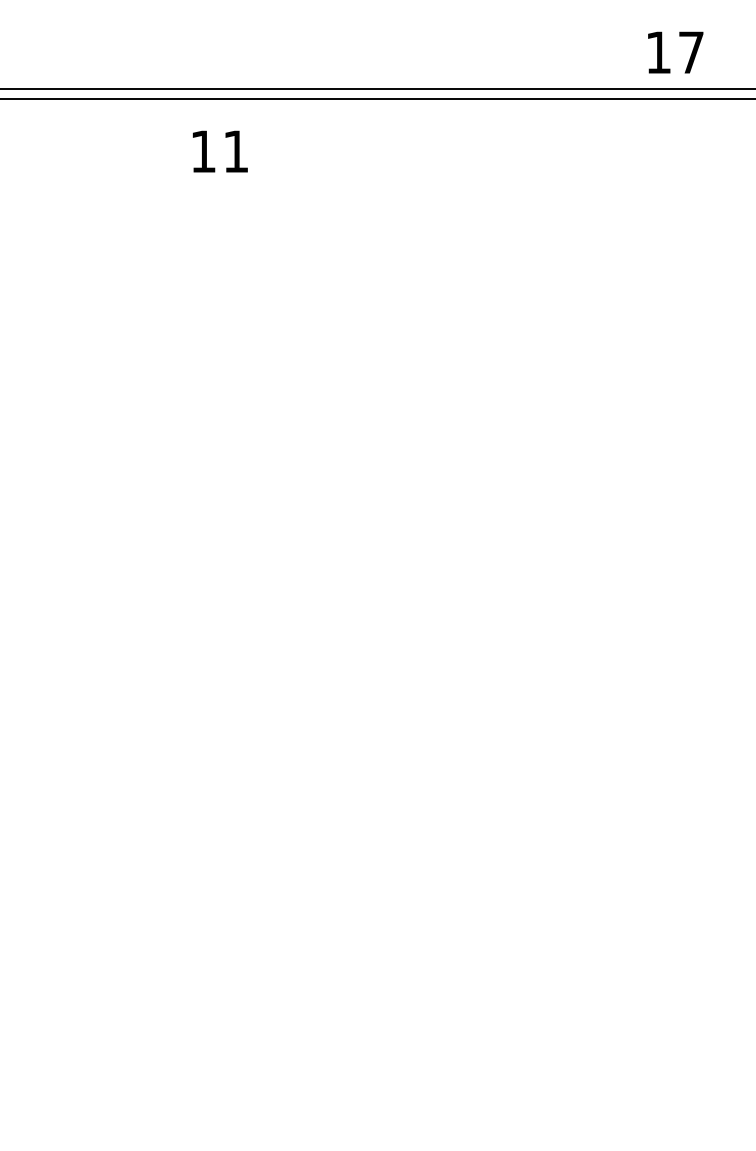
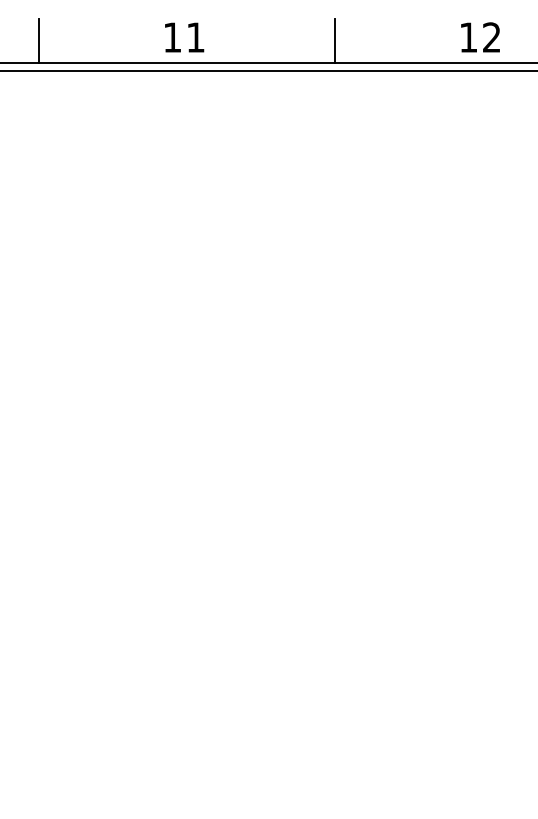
text: (690, 52) -> (491, 37), 17 -> 12
line: (54, 57) -> (38, 41), added
line: (470, 57) -> (334, 41), added
text: (219, 151) -> (183, 37), moved

